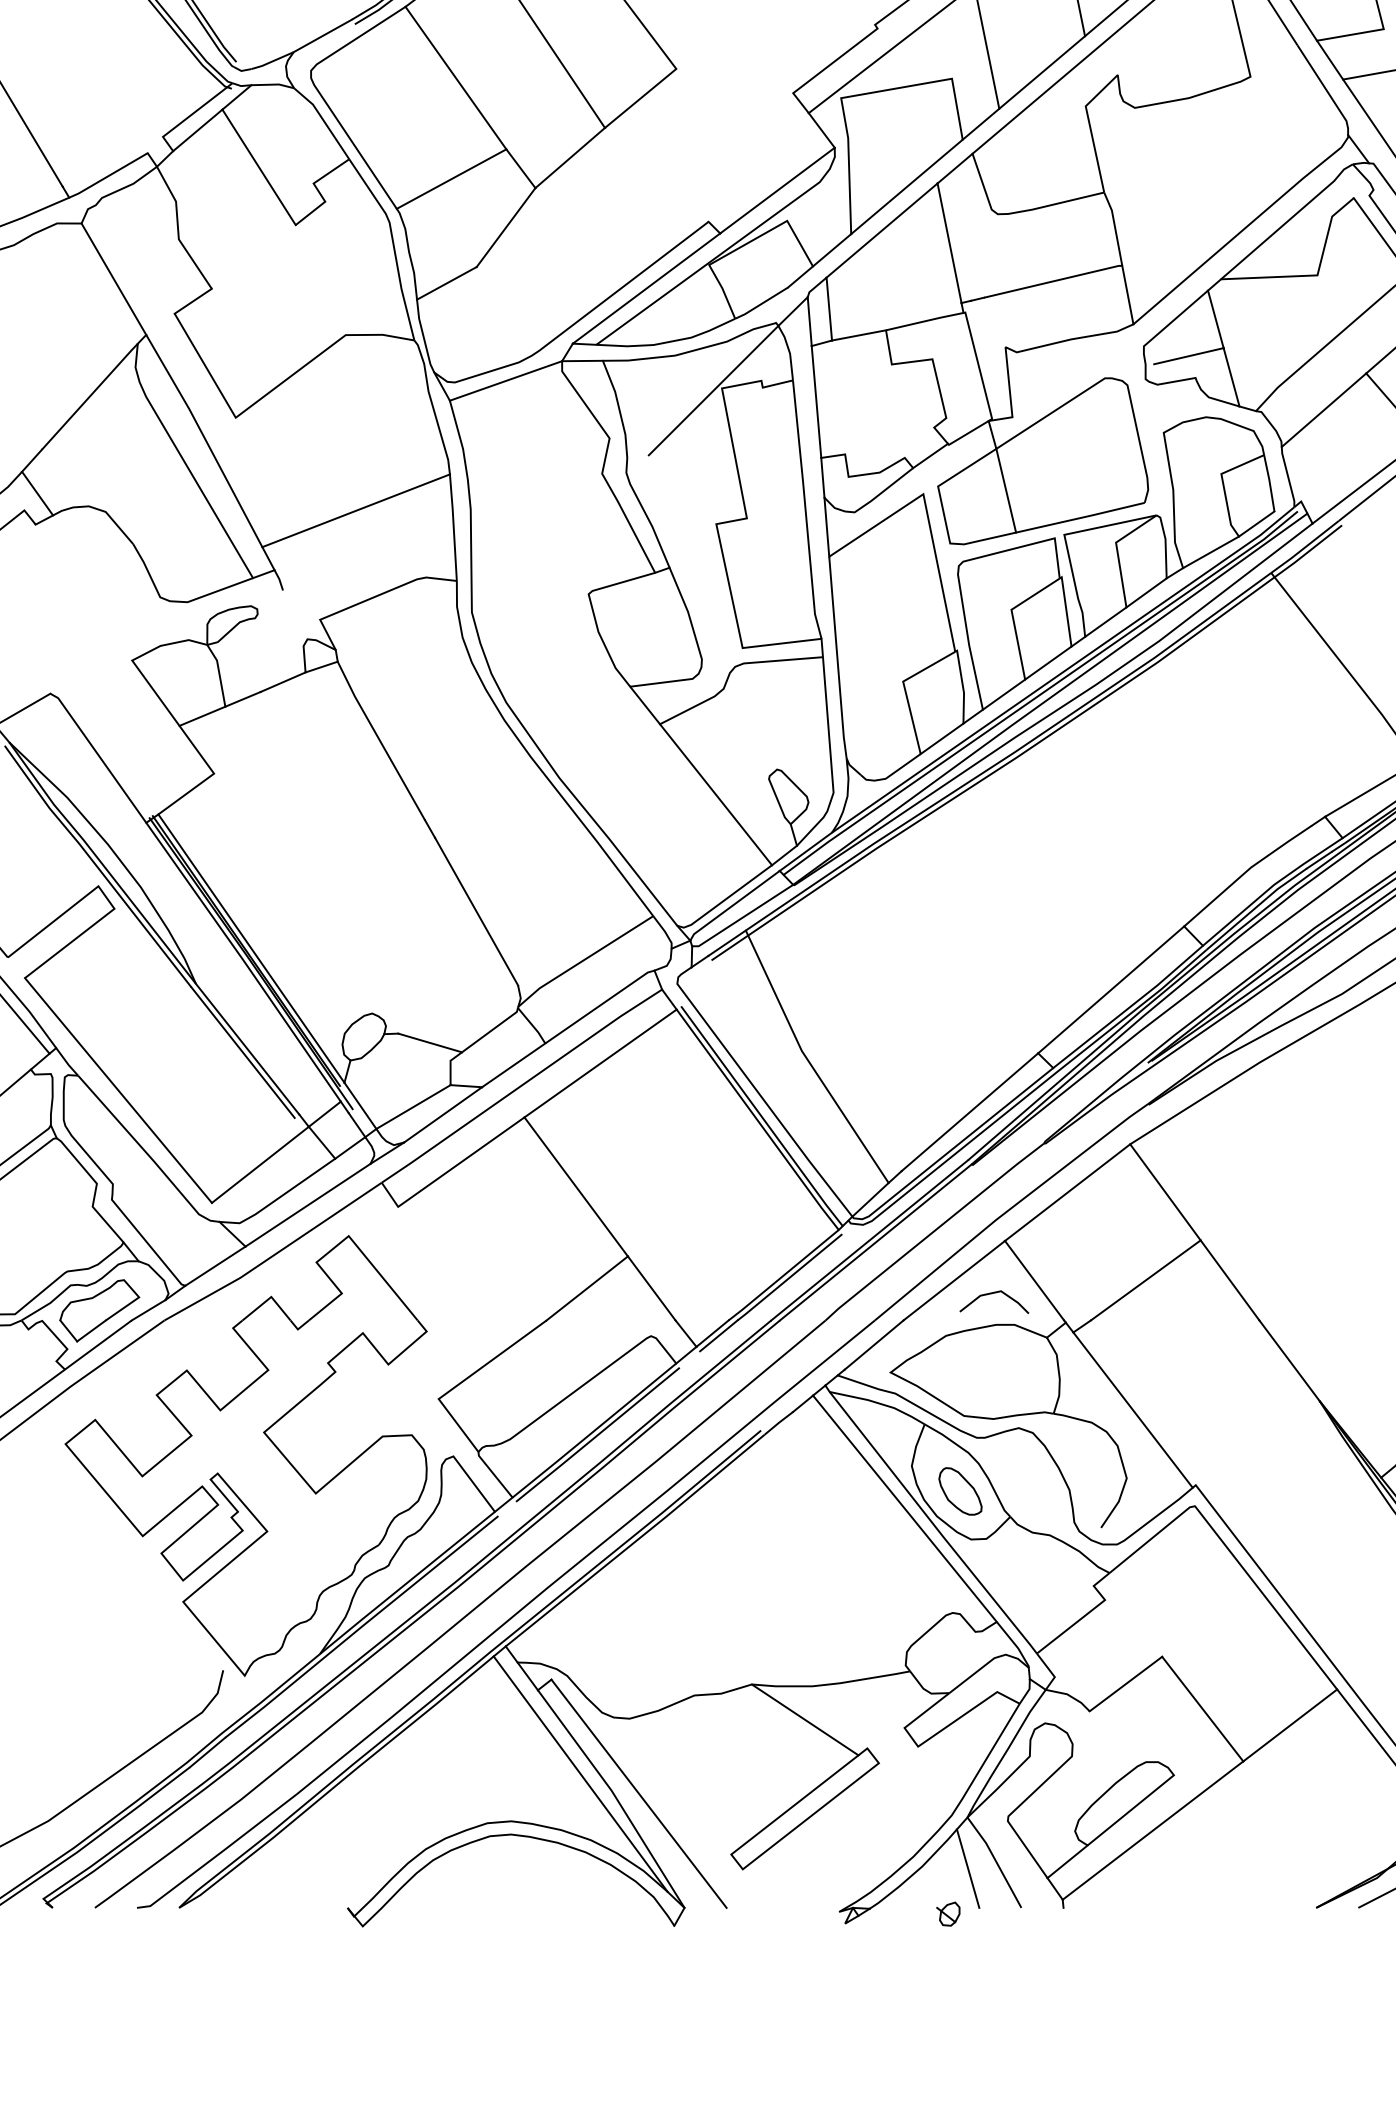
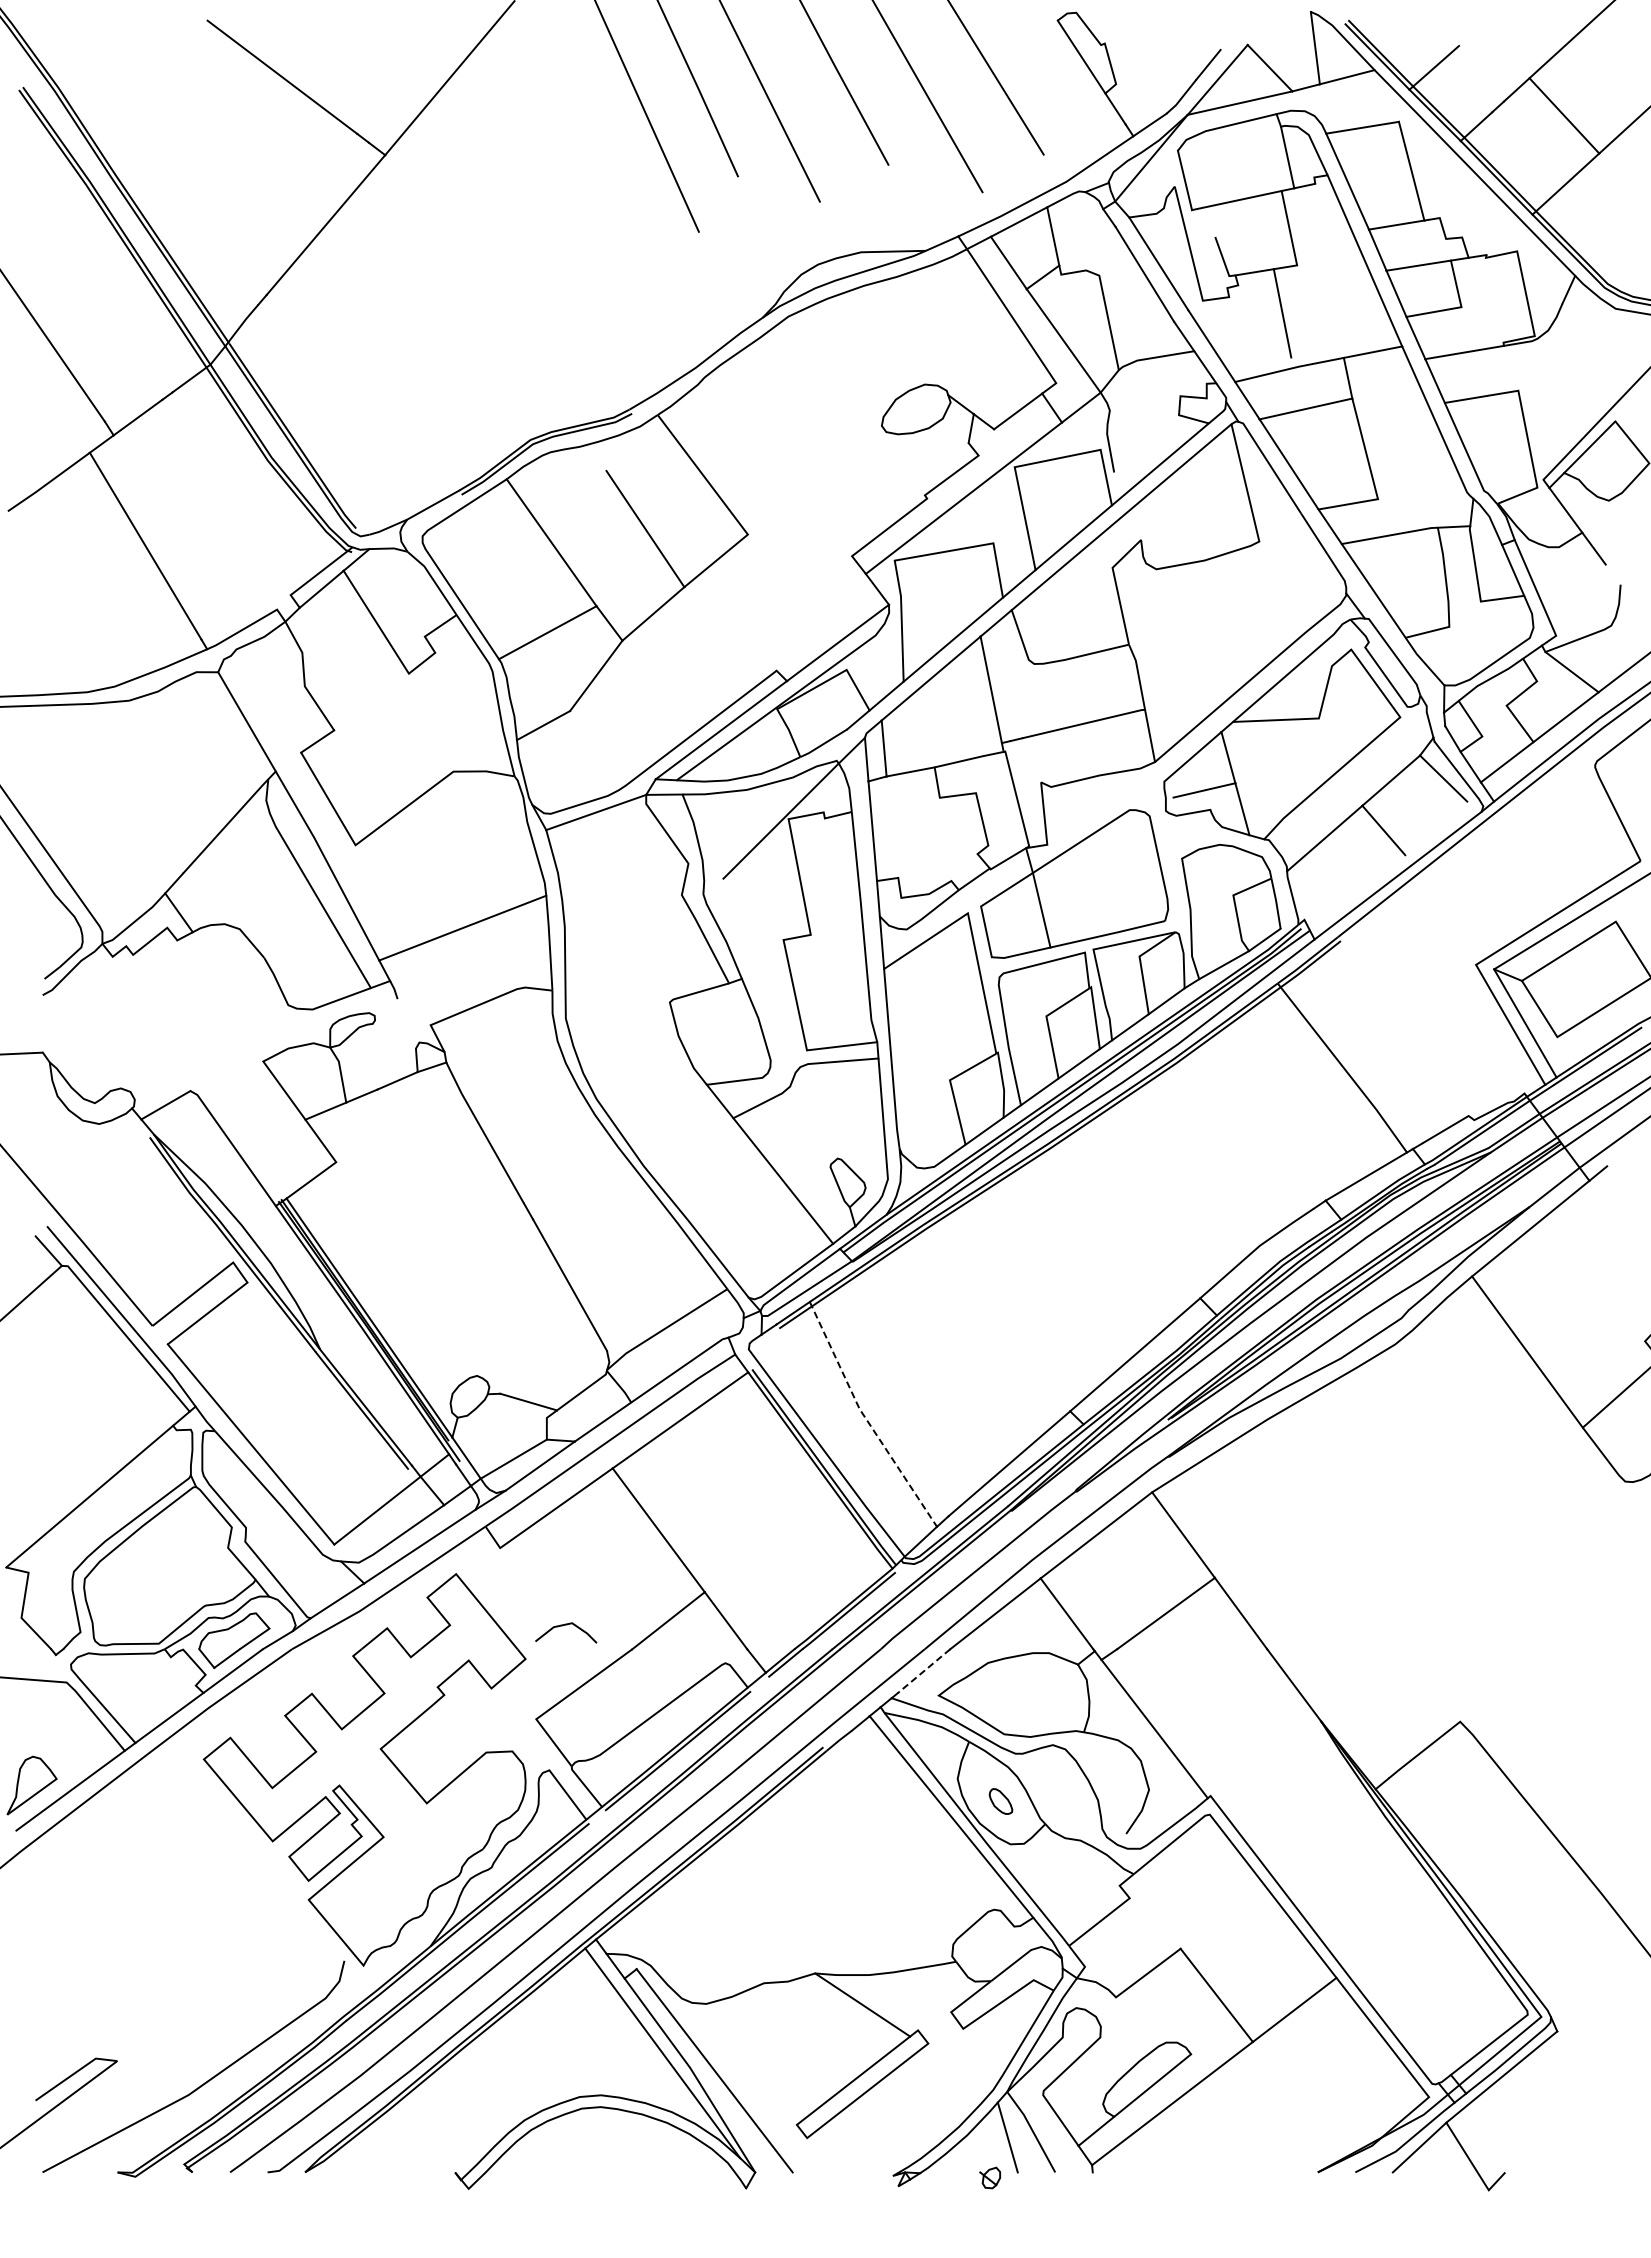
line: (808, 1061) -> (865, 1418), solid -> dashed
line: (994, 1293) -> (566, 1625), moved
line: (873, 1345) -> (923, 1671), solid -> dashed
part: (959, 1491) -> (1000, 1801), size x0.6

